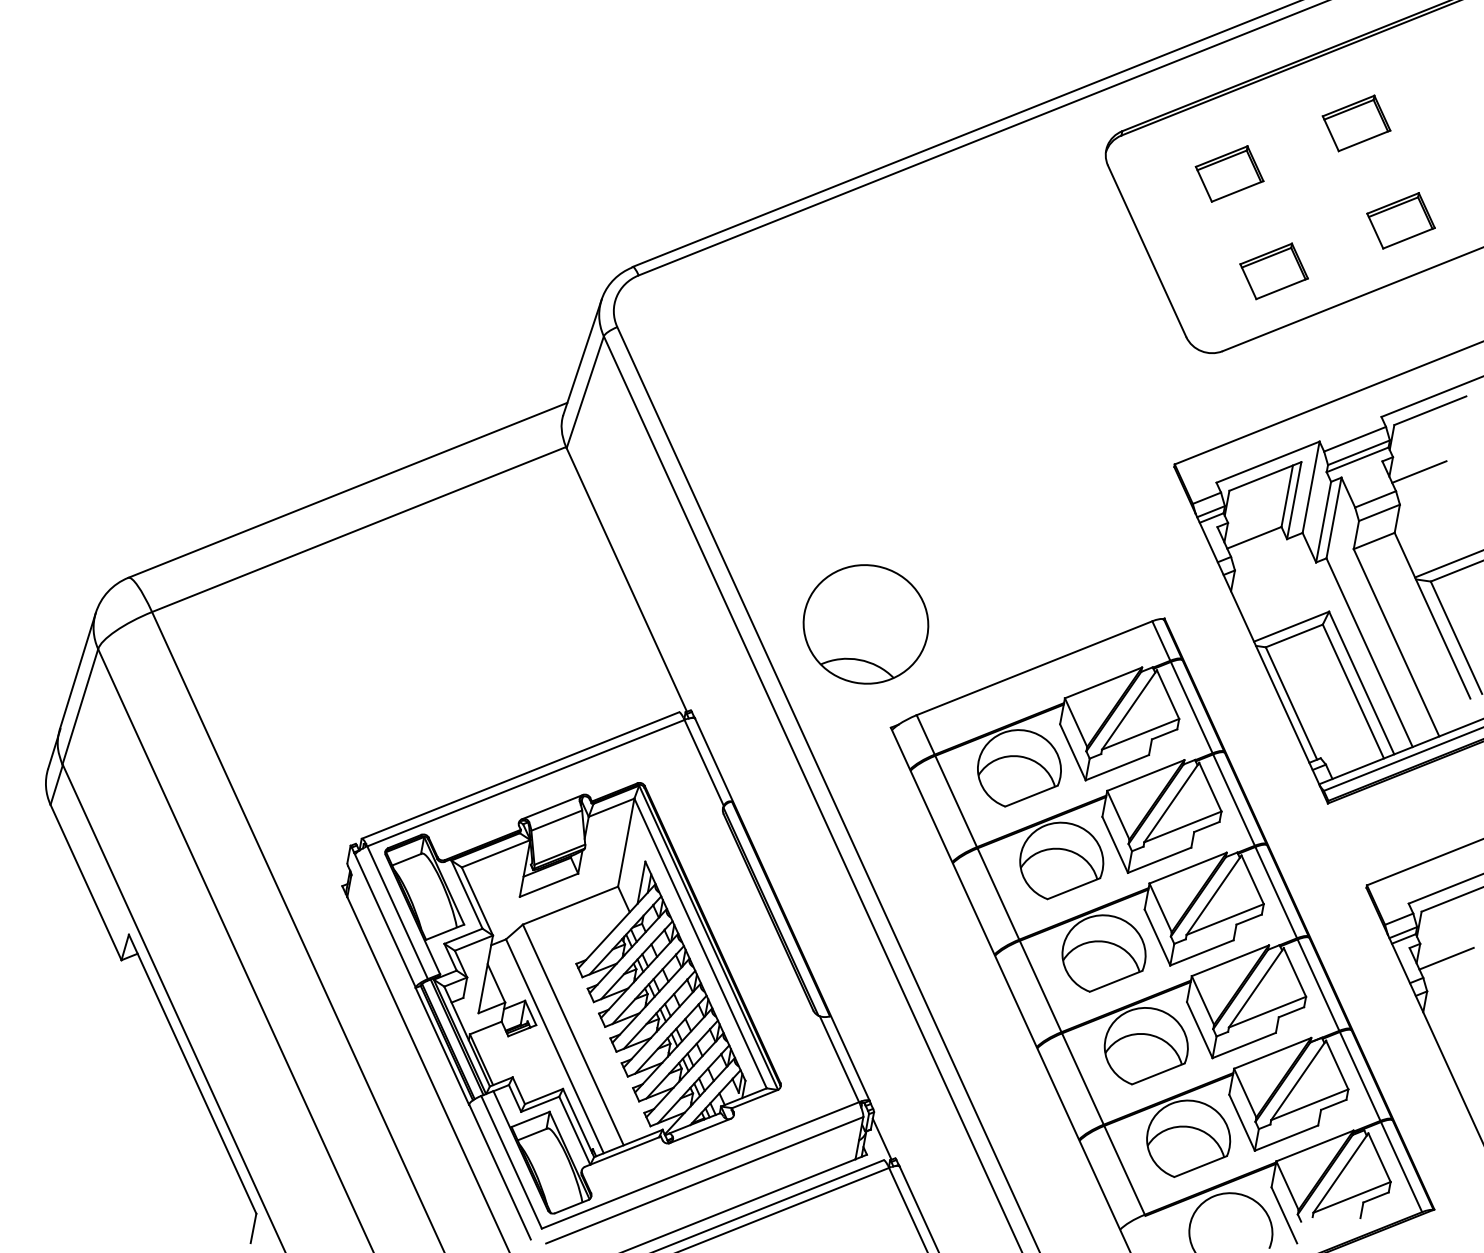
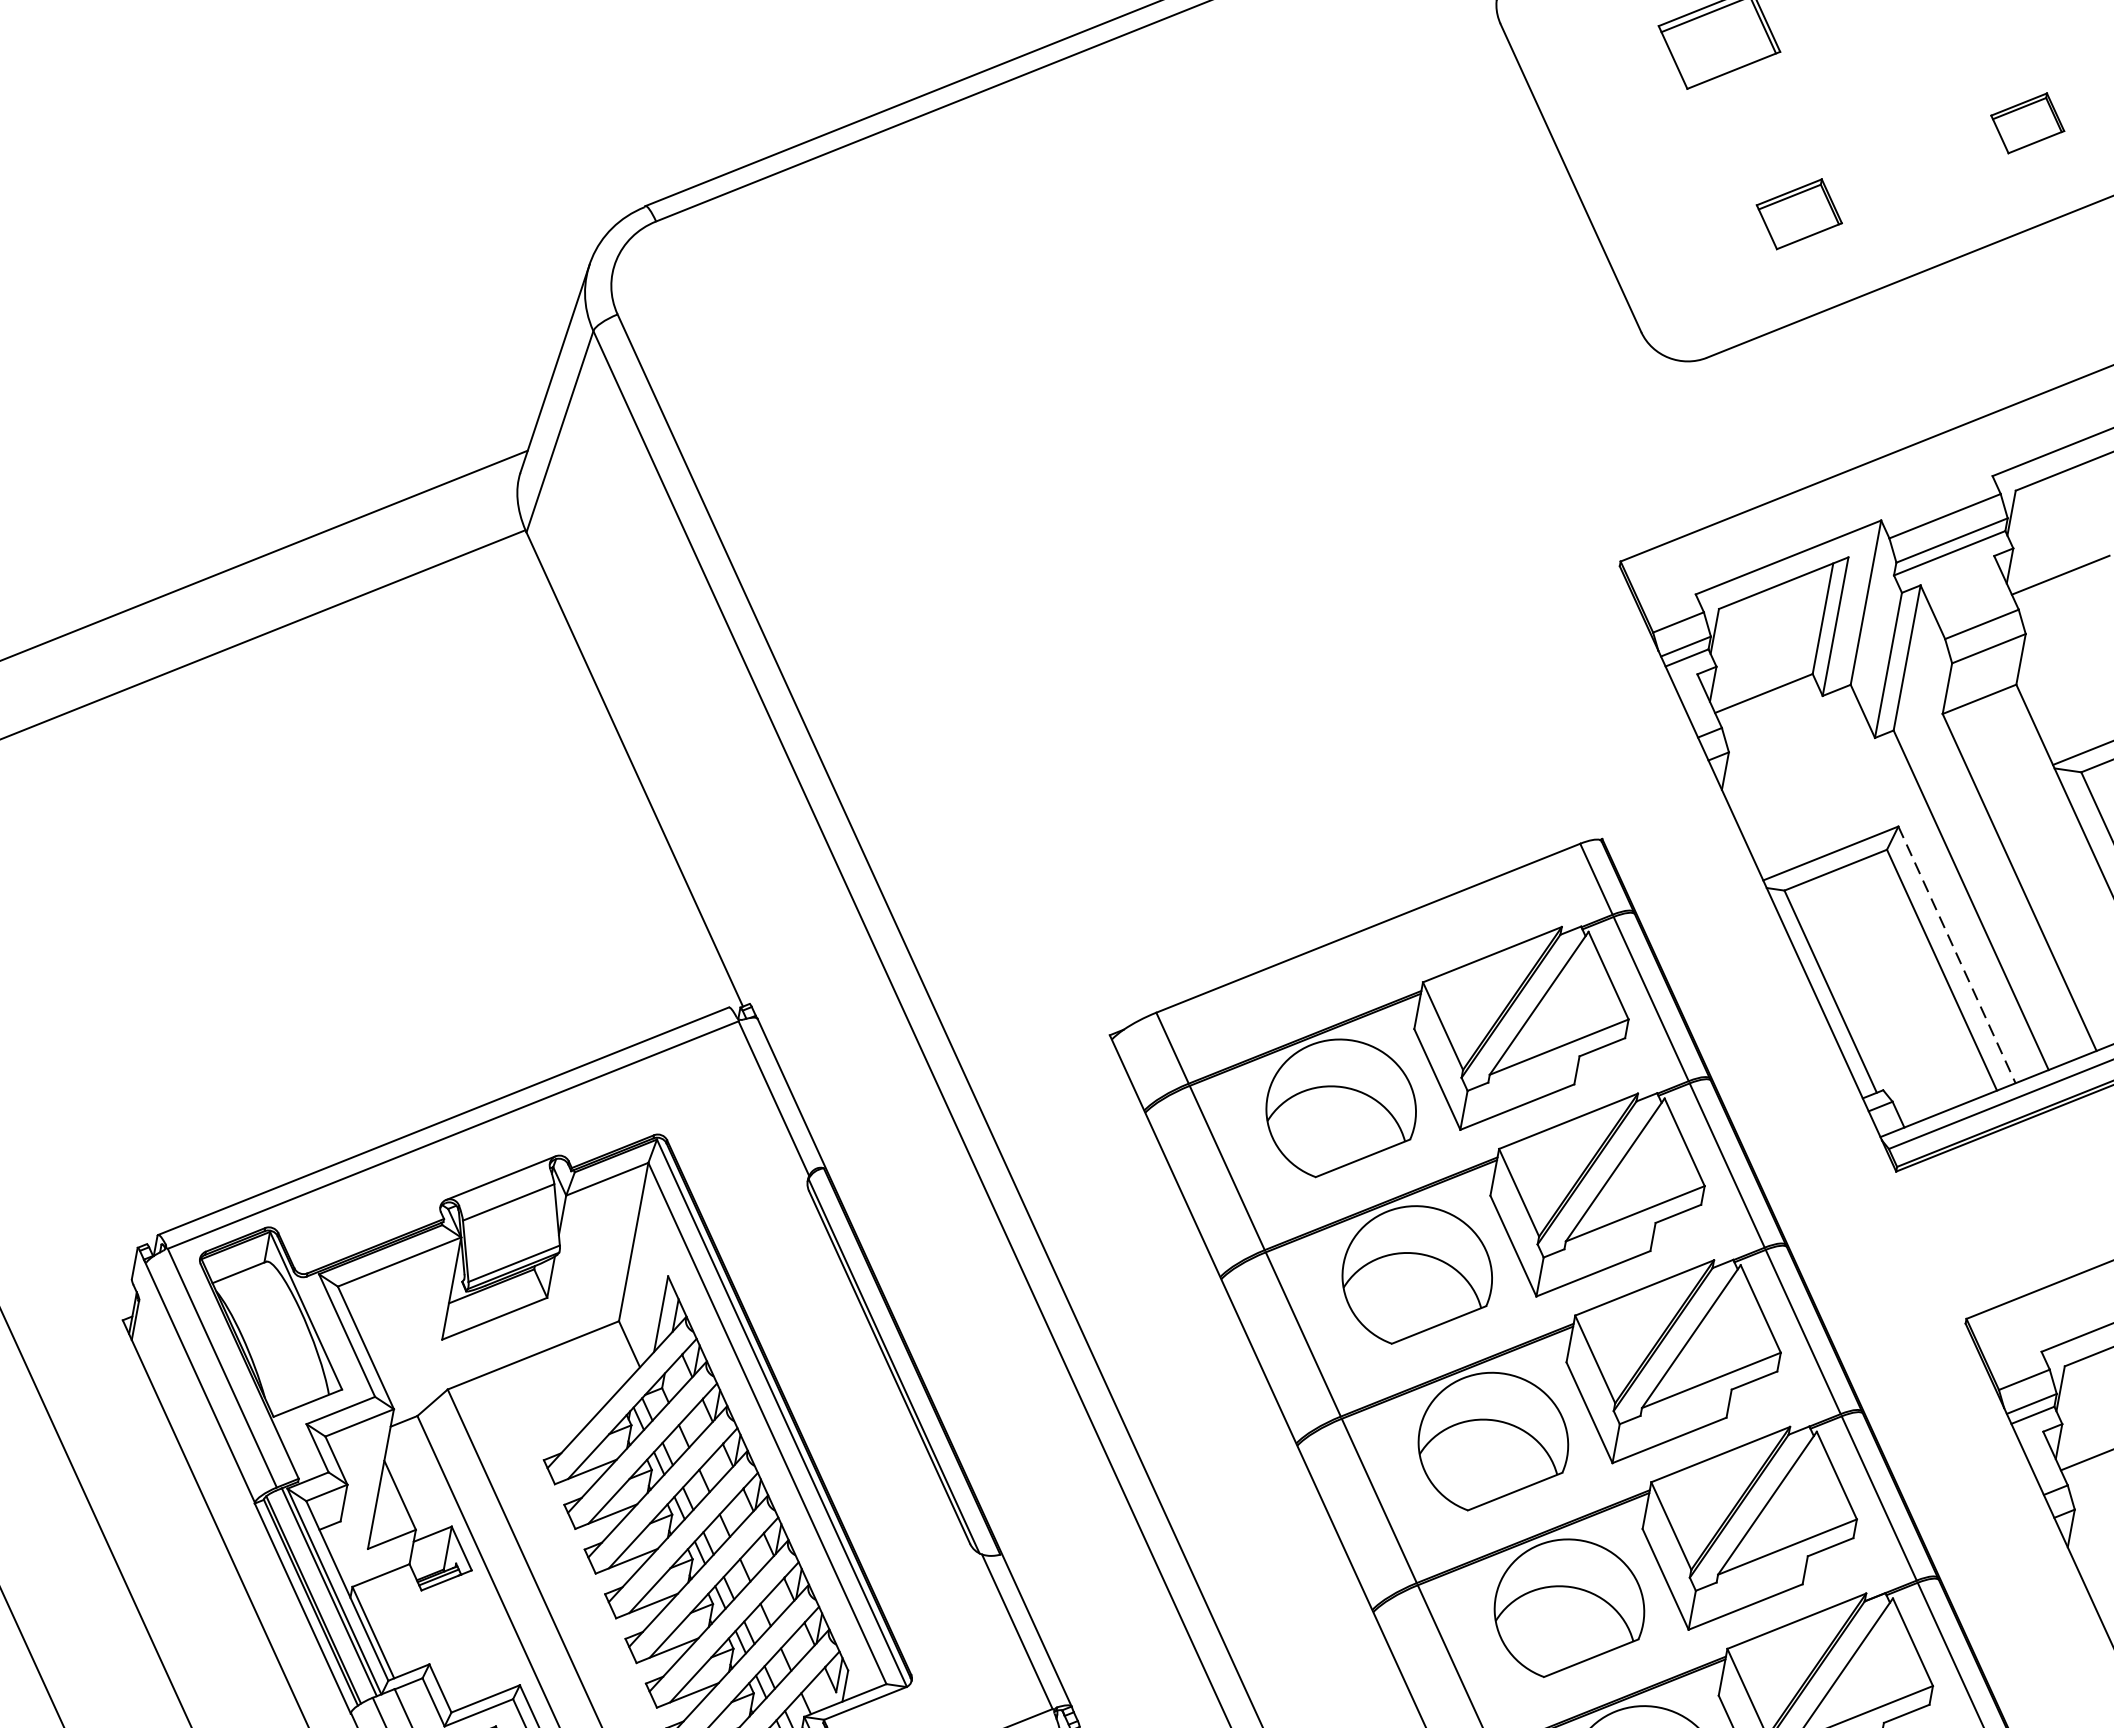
part: (1400, 220) -> (2026, 122), size x0.6
part: (1273, 271) -> (1798, 214), size x0.7
part: (865, 624) -> (1064, 849), removed
line: (1361, 683) -> (1956, 955), solid -> dashed

